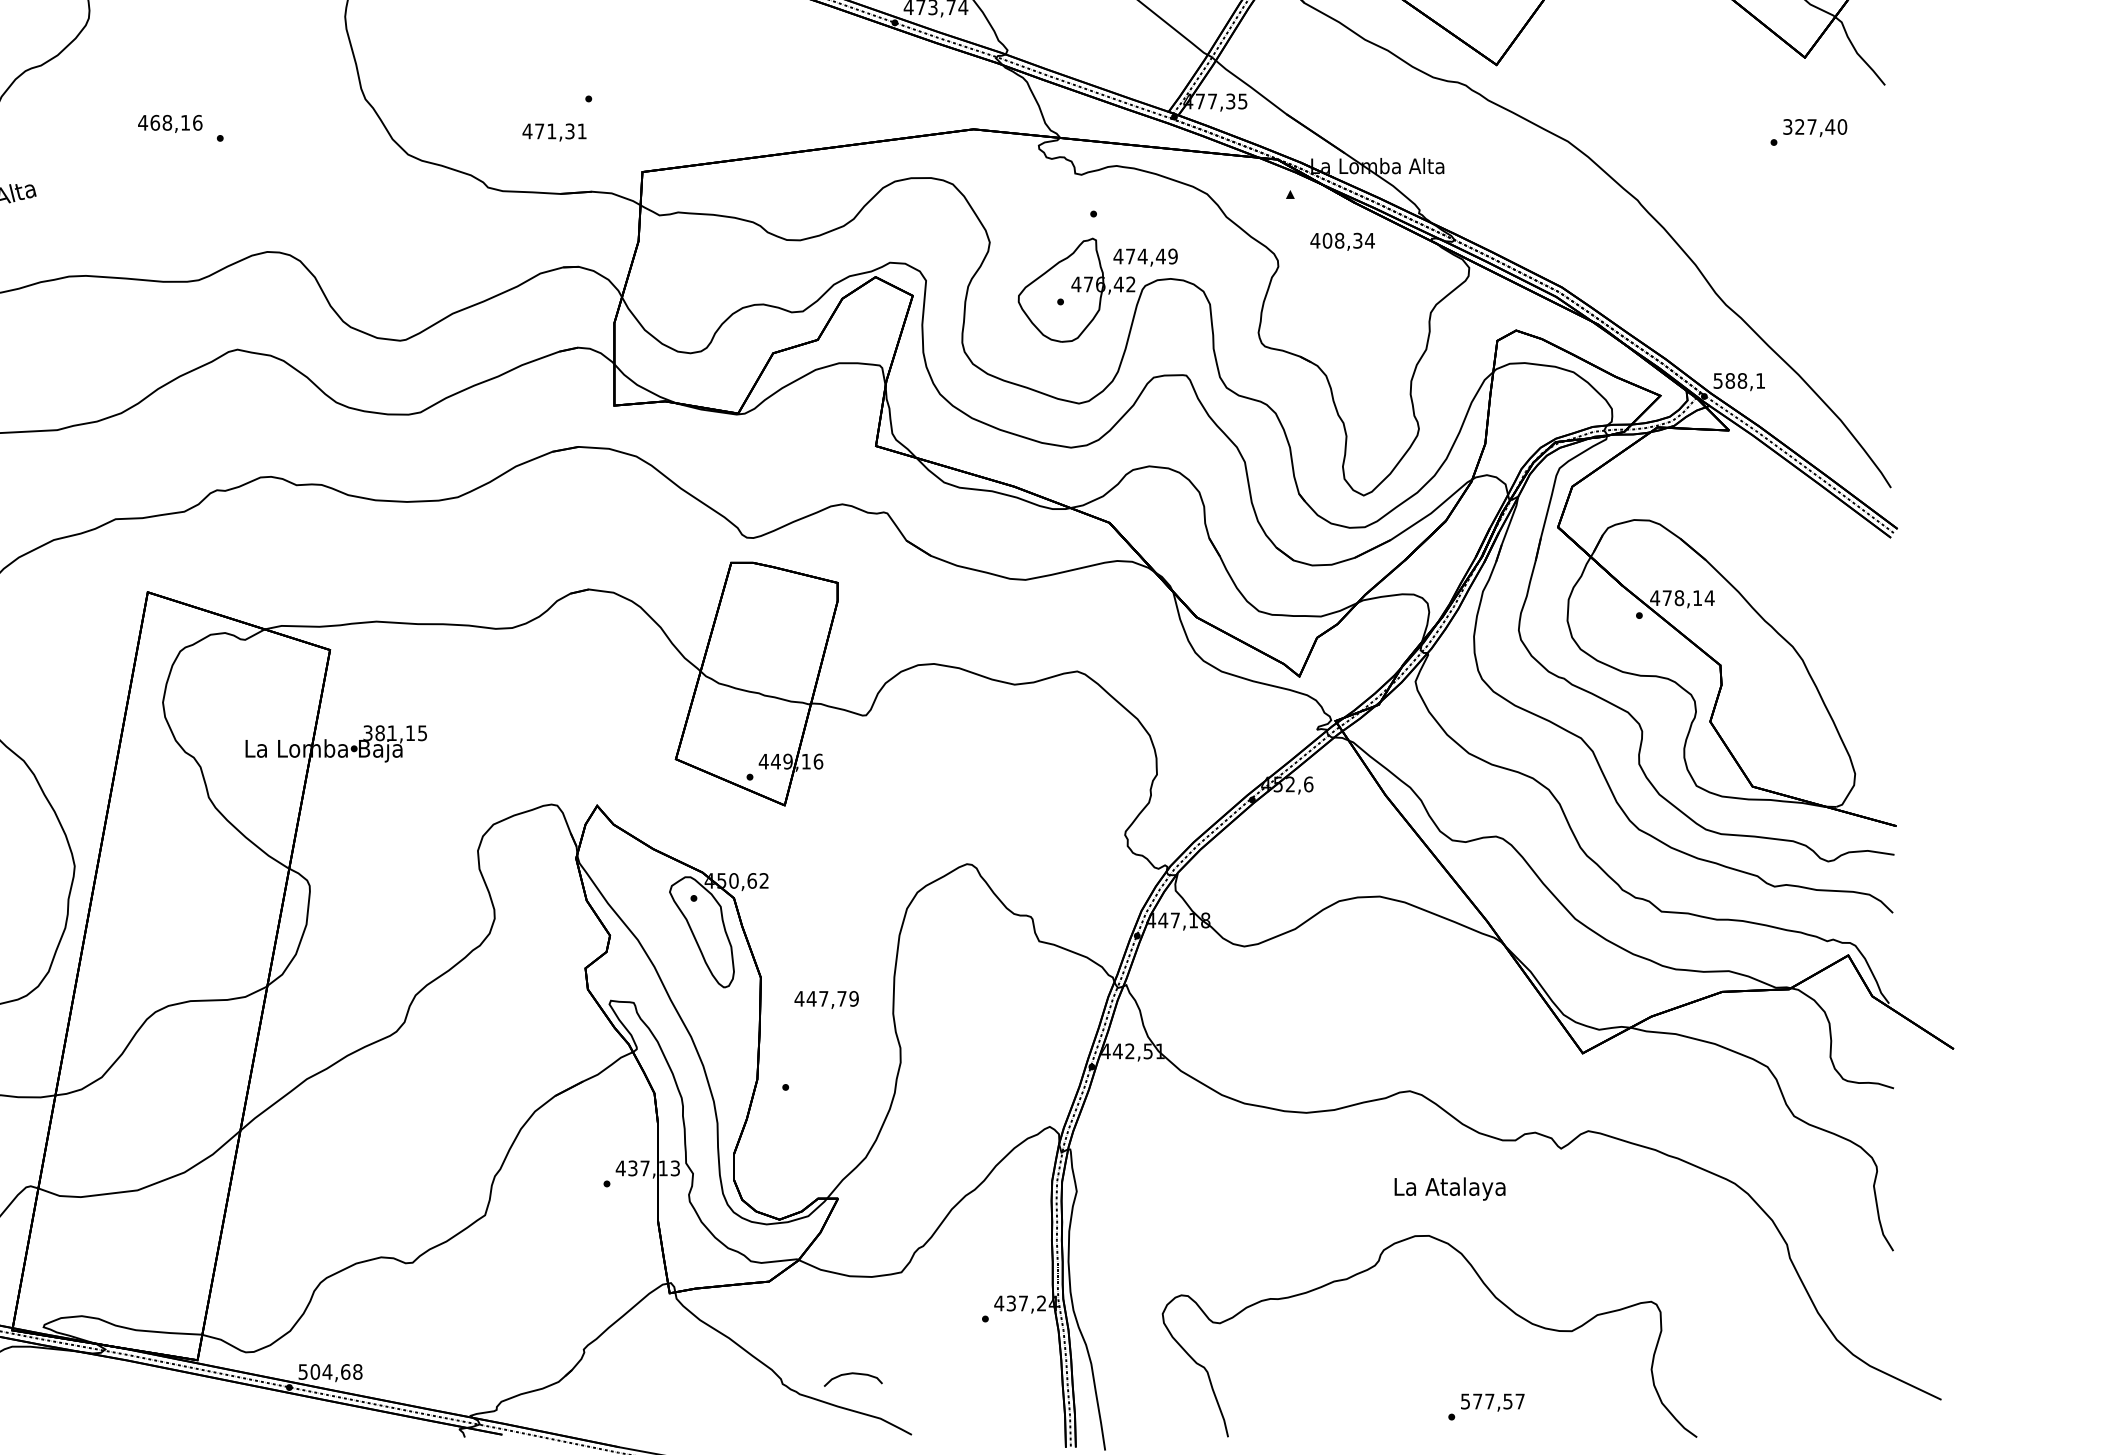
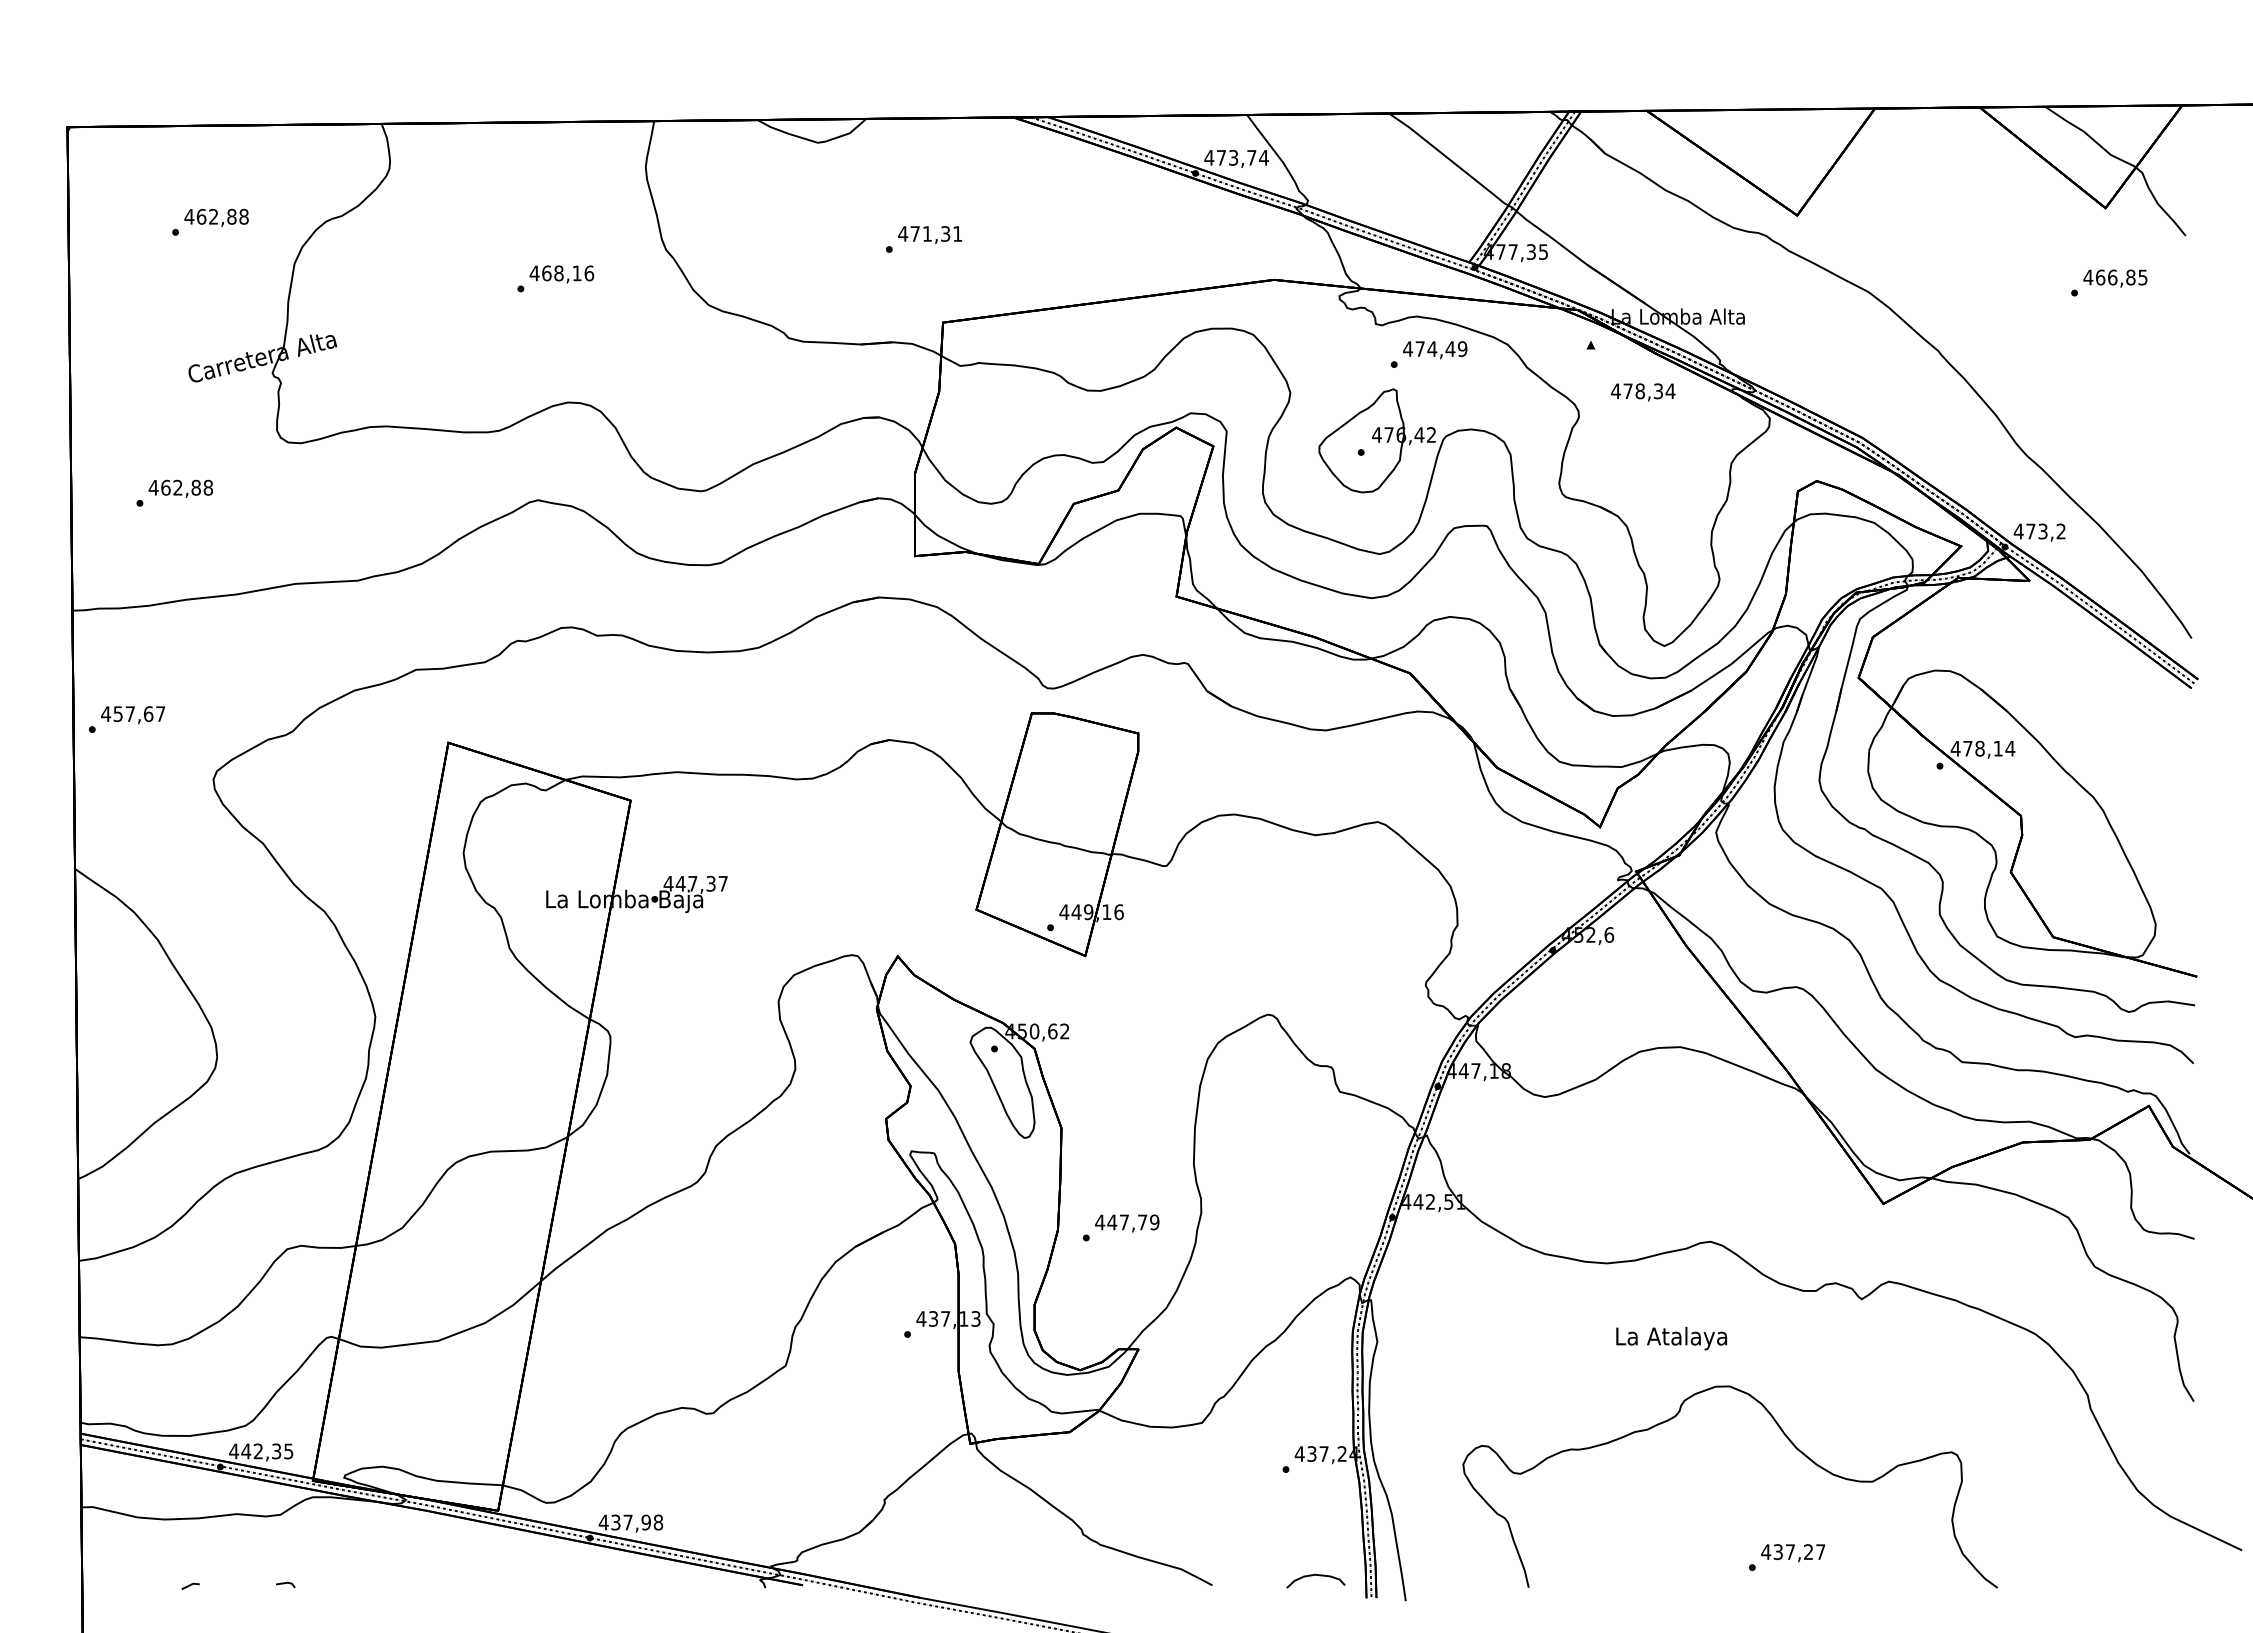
text: (169, 123) -> (561, 274), moved
text: (1814, 126) -> (2115, 277), 327,40 -> 466,85
text: (554, 132) -> (930, 235), moved
text: (1326, 240) -> (1627, 391), 408,34 -> 478,34
text: (1145, 257) -> (1435, 350), moved
text: (1738, 380) -> (2039, 531), 588,1 -> 473,2
text: (394, 732) -> (695, 883), 381,15 -> 447,37
text: (826, 999) -> (1127, 1223), moved
text: (1449, 1188) -> (1671, 1338), moved
text: (323, 1371) -> (624, 1522), 504,68 -> 437,98
curve: (852, 1373) -> (1315, 1575), moved
text: (1485, 1401) -> (1786, 1552), 577,57 -> 437,27

